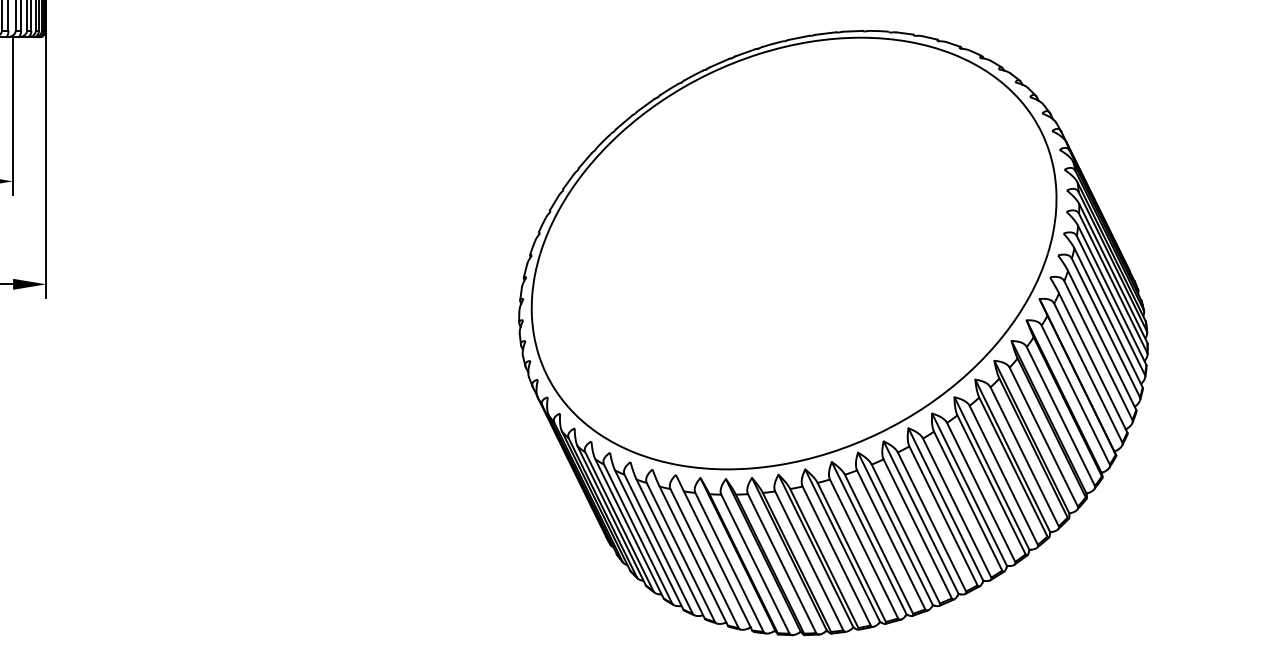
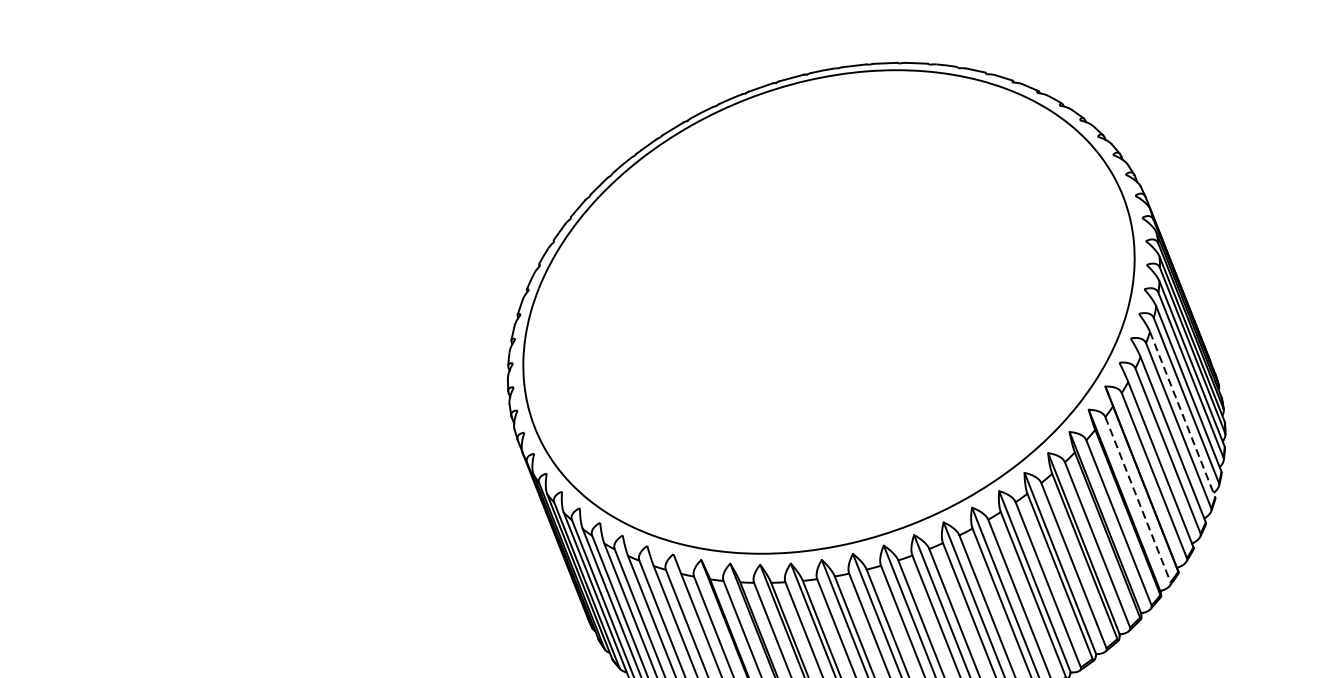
line: (1108, 318) -> (1182, 415), solid -> dashed
line: (1075, 395) -> (1137, 500), solid -> dashed

